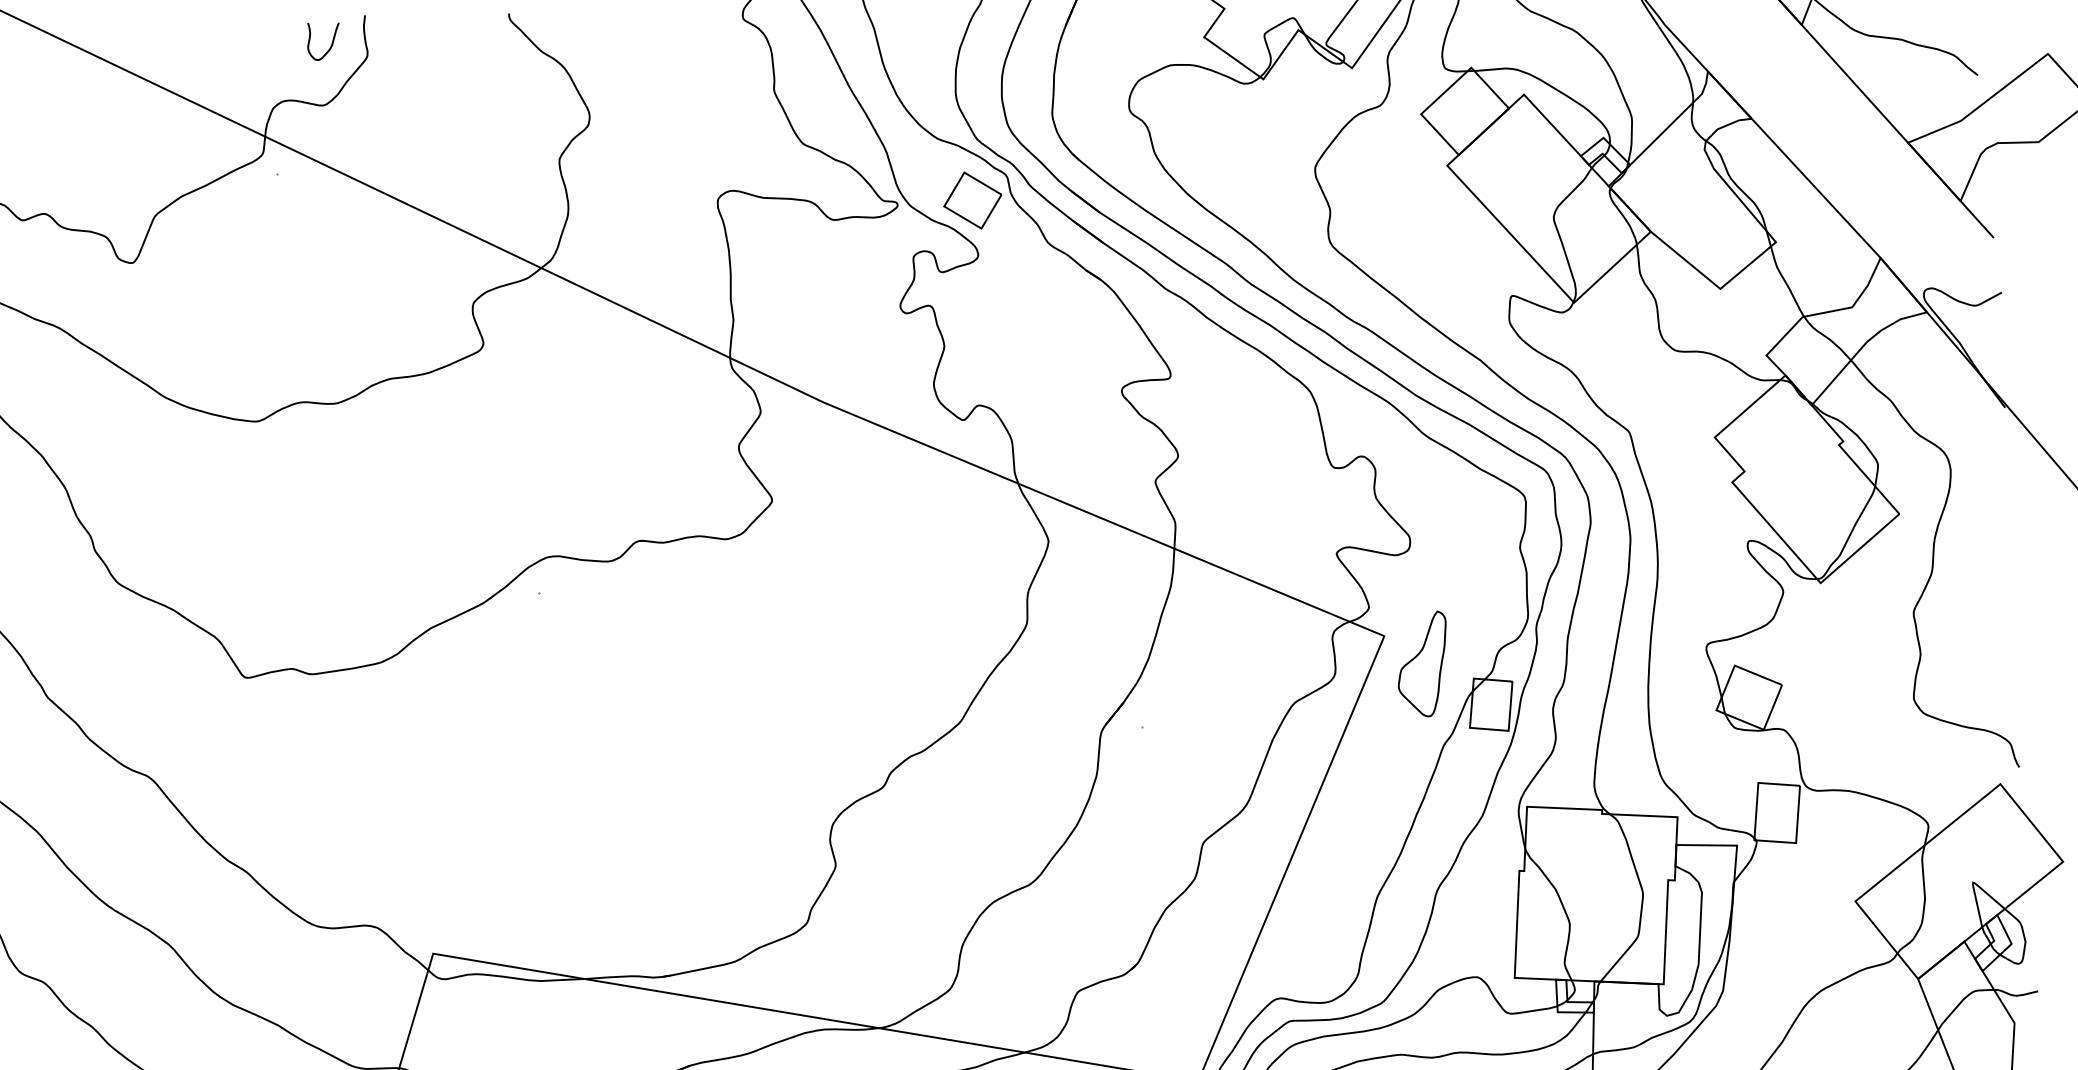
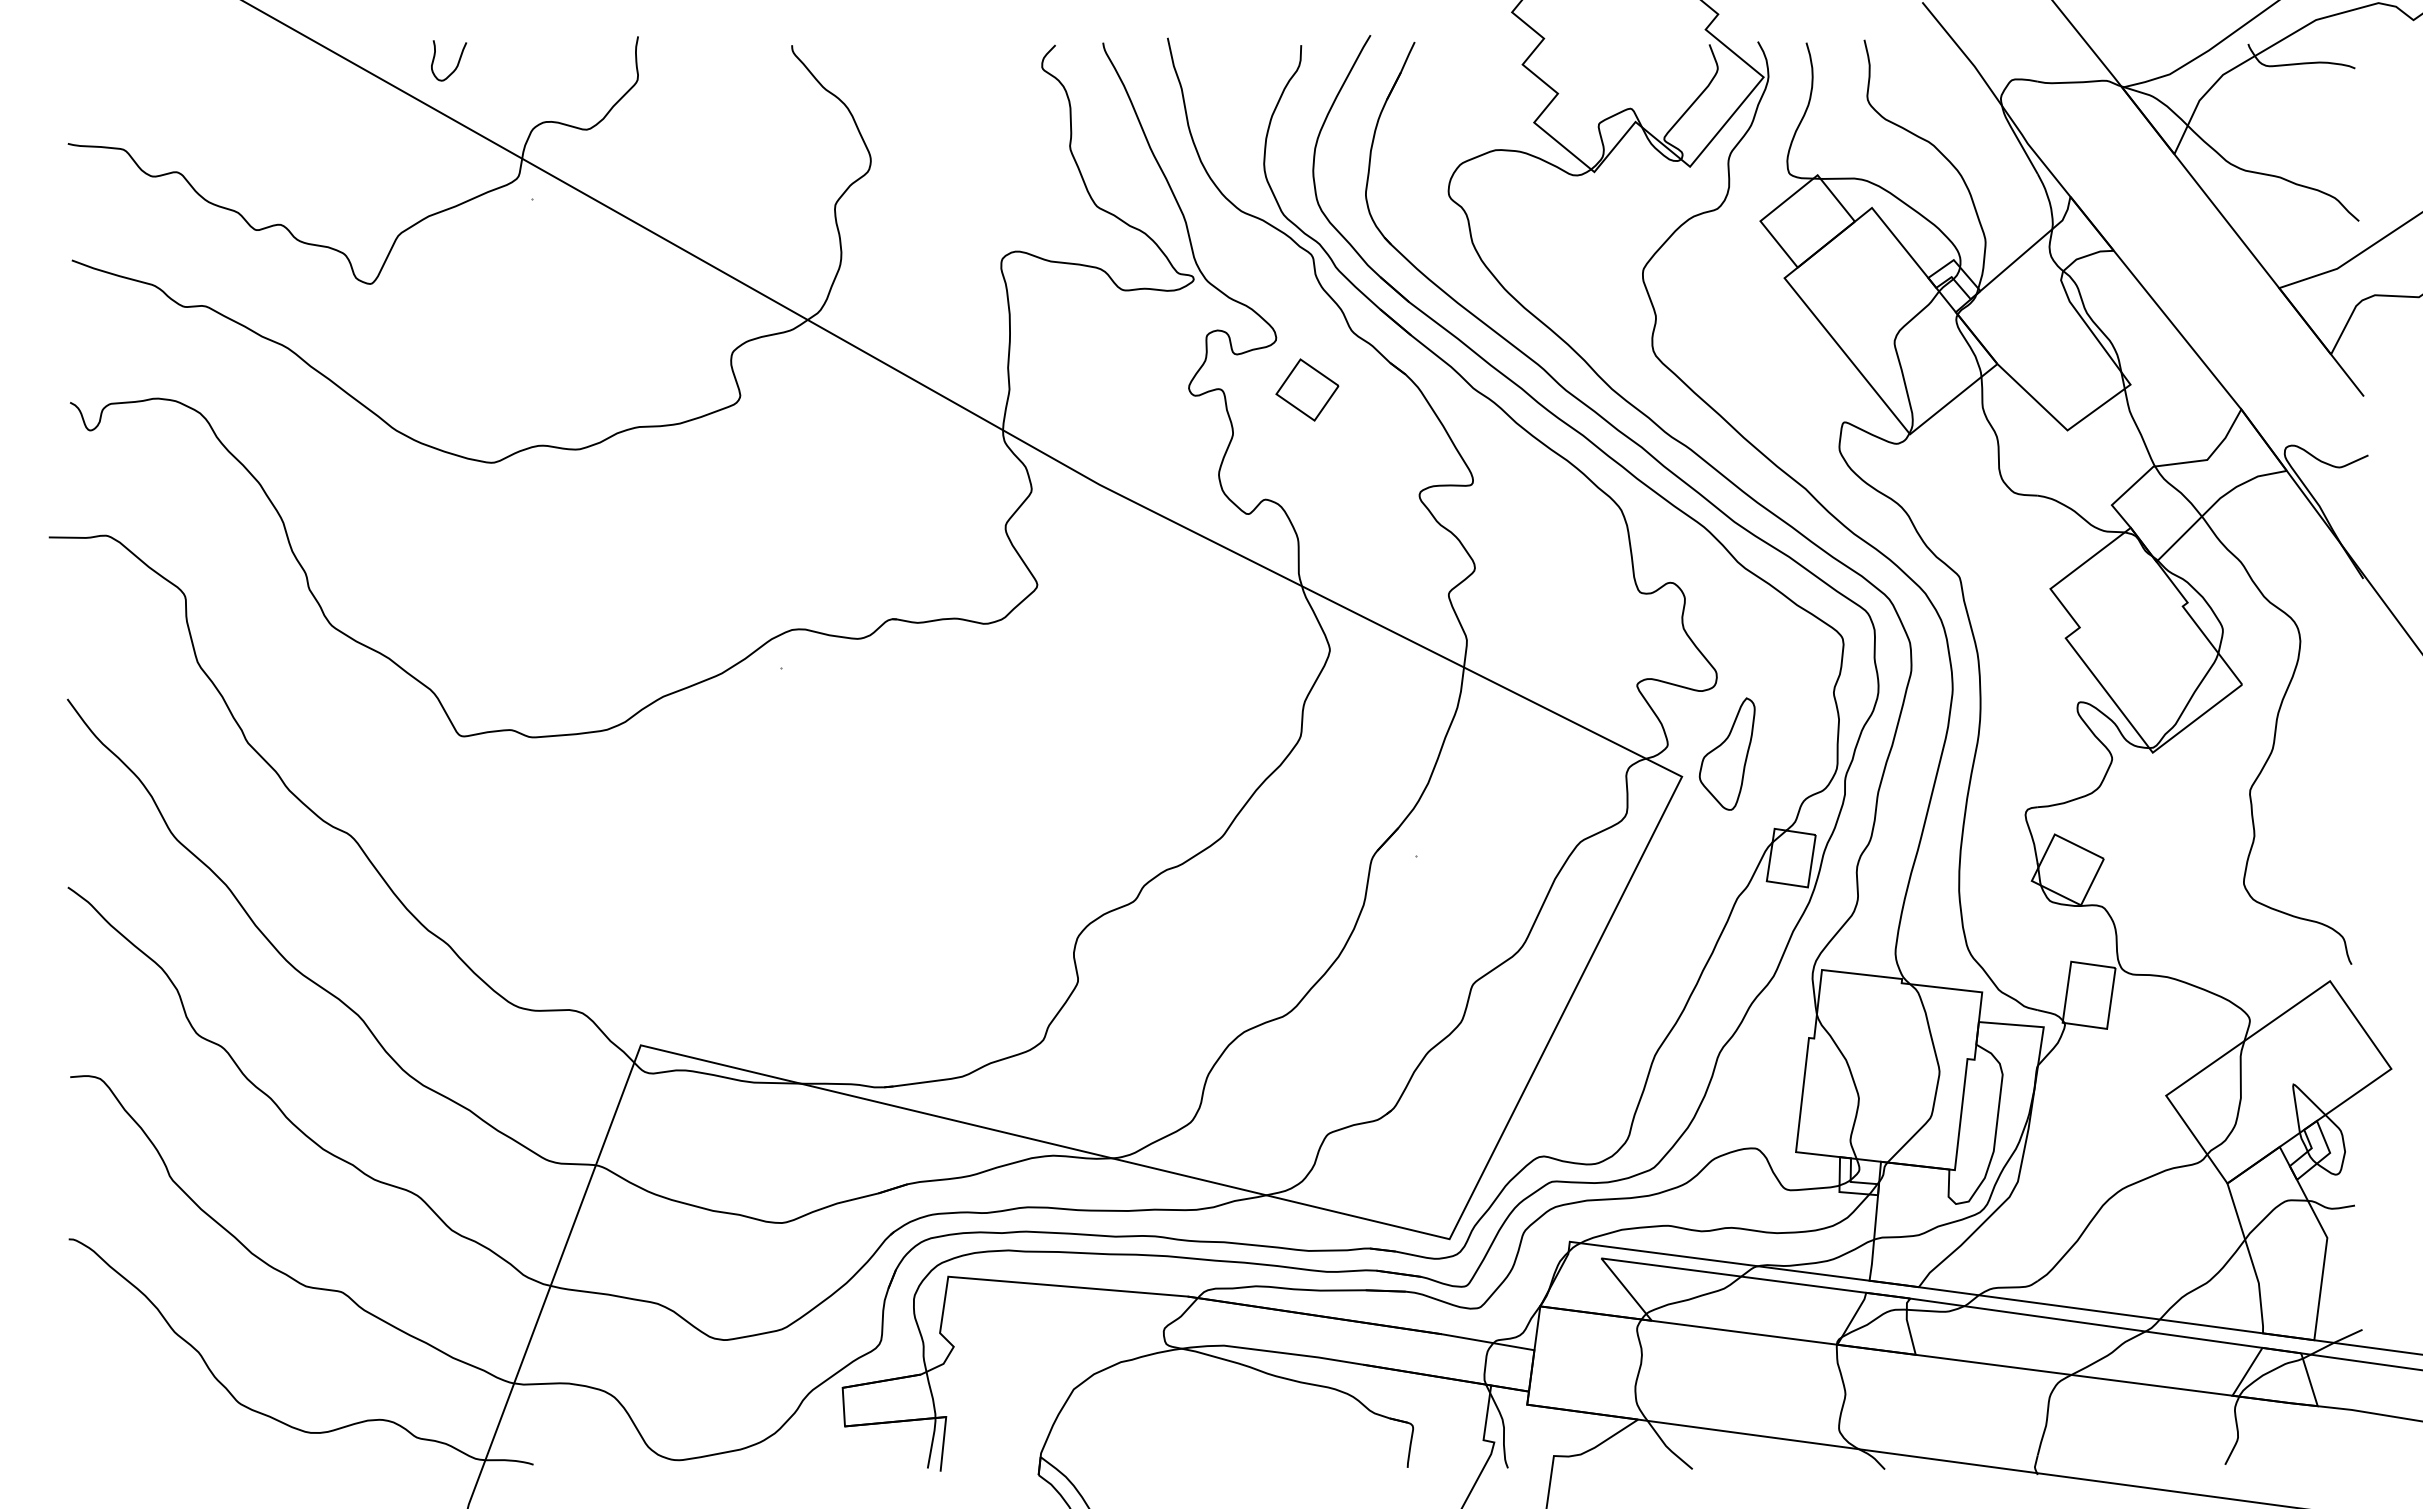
curve: (331, 42) -> (457, 62), moved
part: (972, 200) -> (1307, 389), moved
part: (1422, 664) -> (1726, 753), moved

